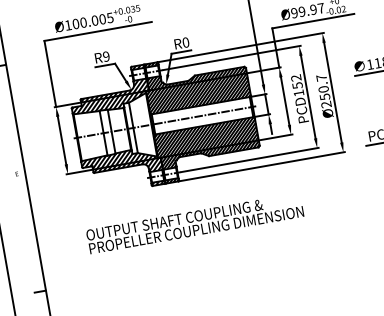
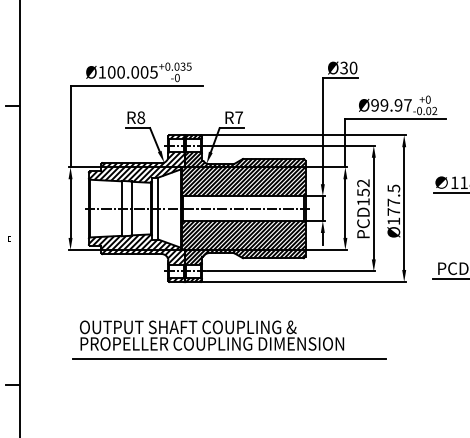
text: (185, 42) -> (238, 117), R0 -> R7
text: (106, 56) -> (141, 117), R9 -> R8
text: (323, 90) -> (393, 204), Ø250.7 -> Ø177.5
line: (212, 239) -> (229, 358), added

